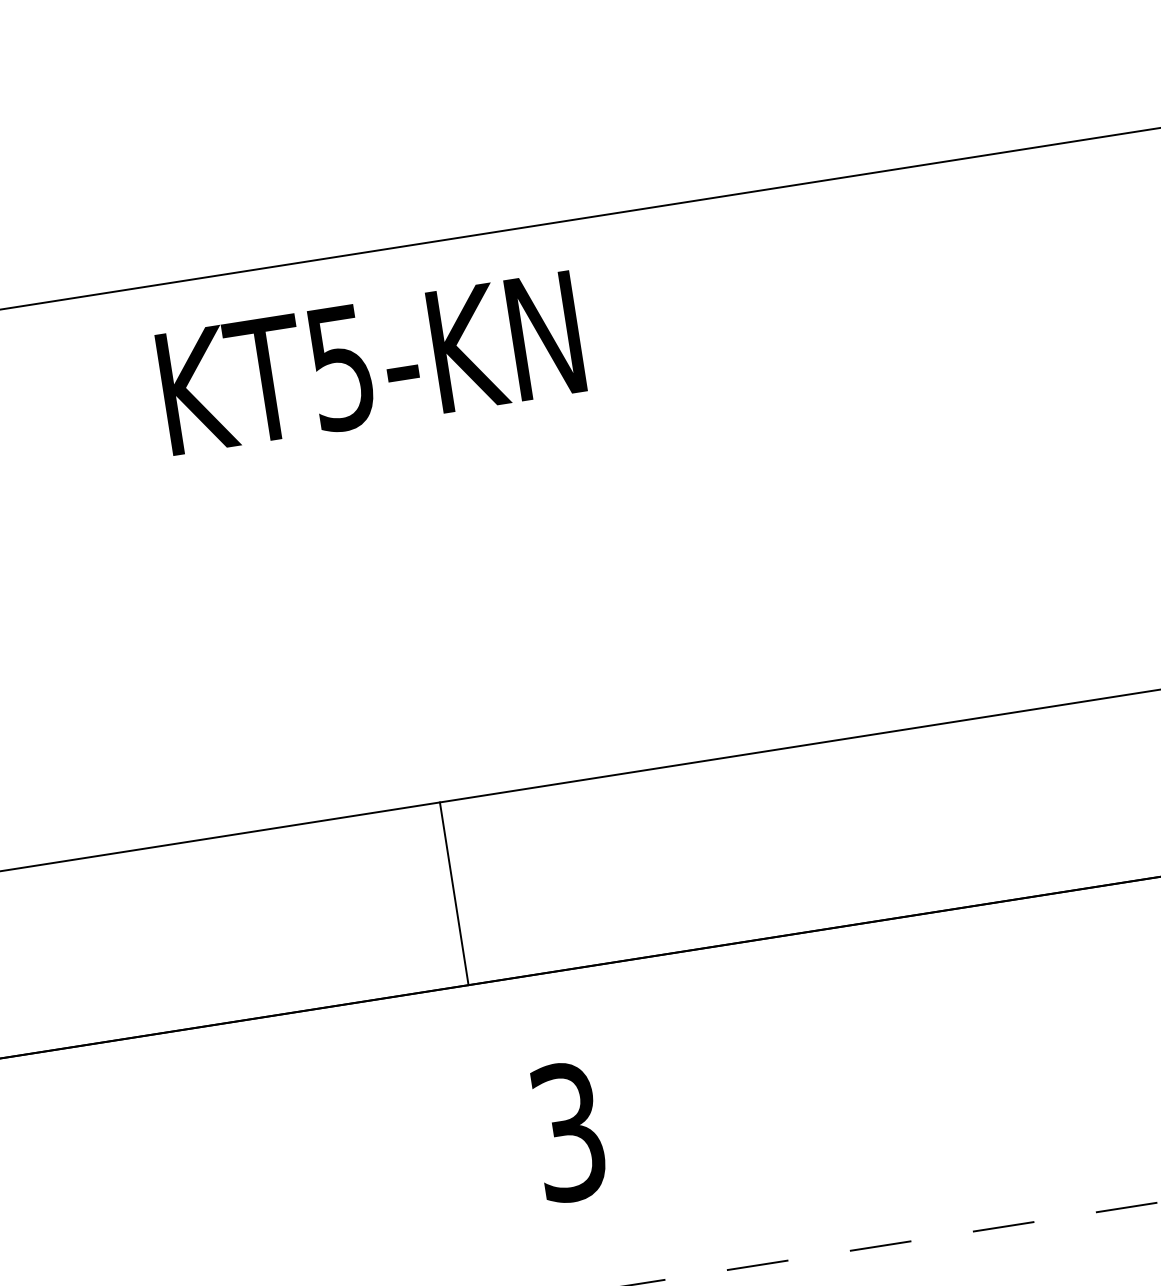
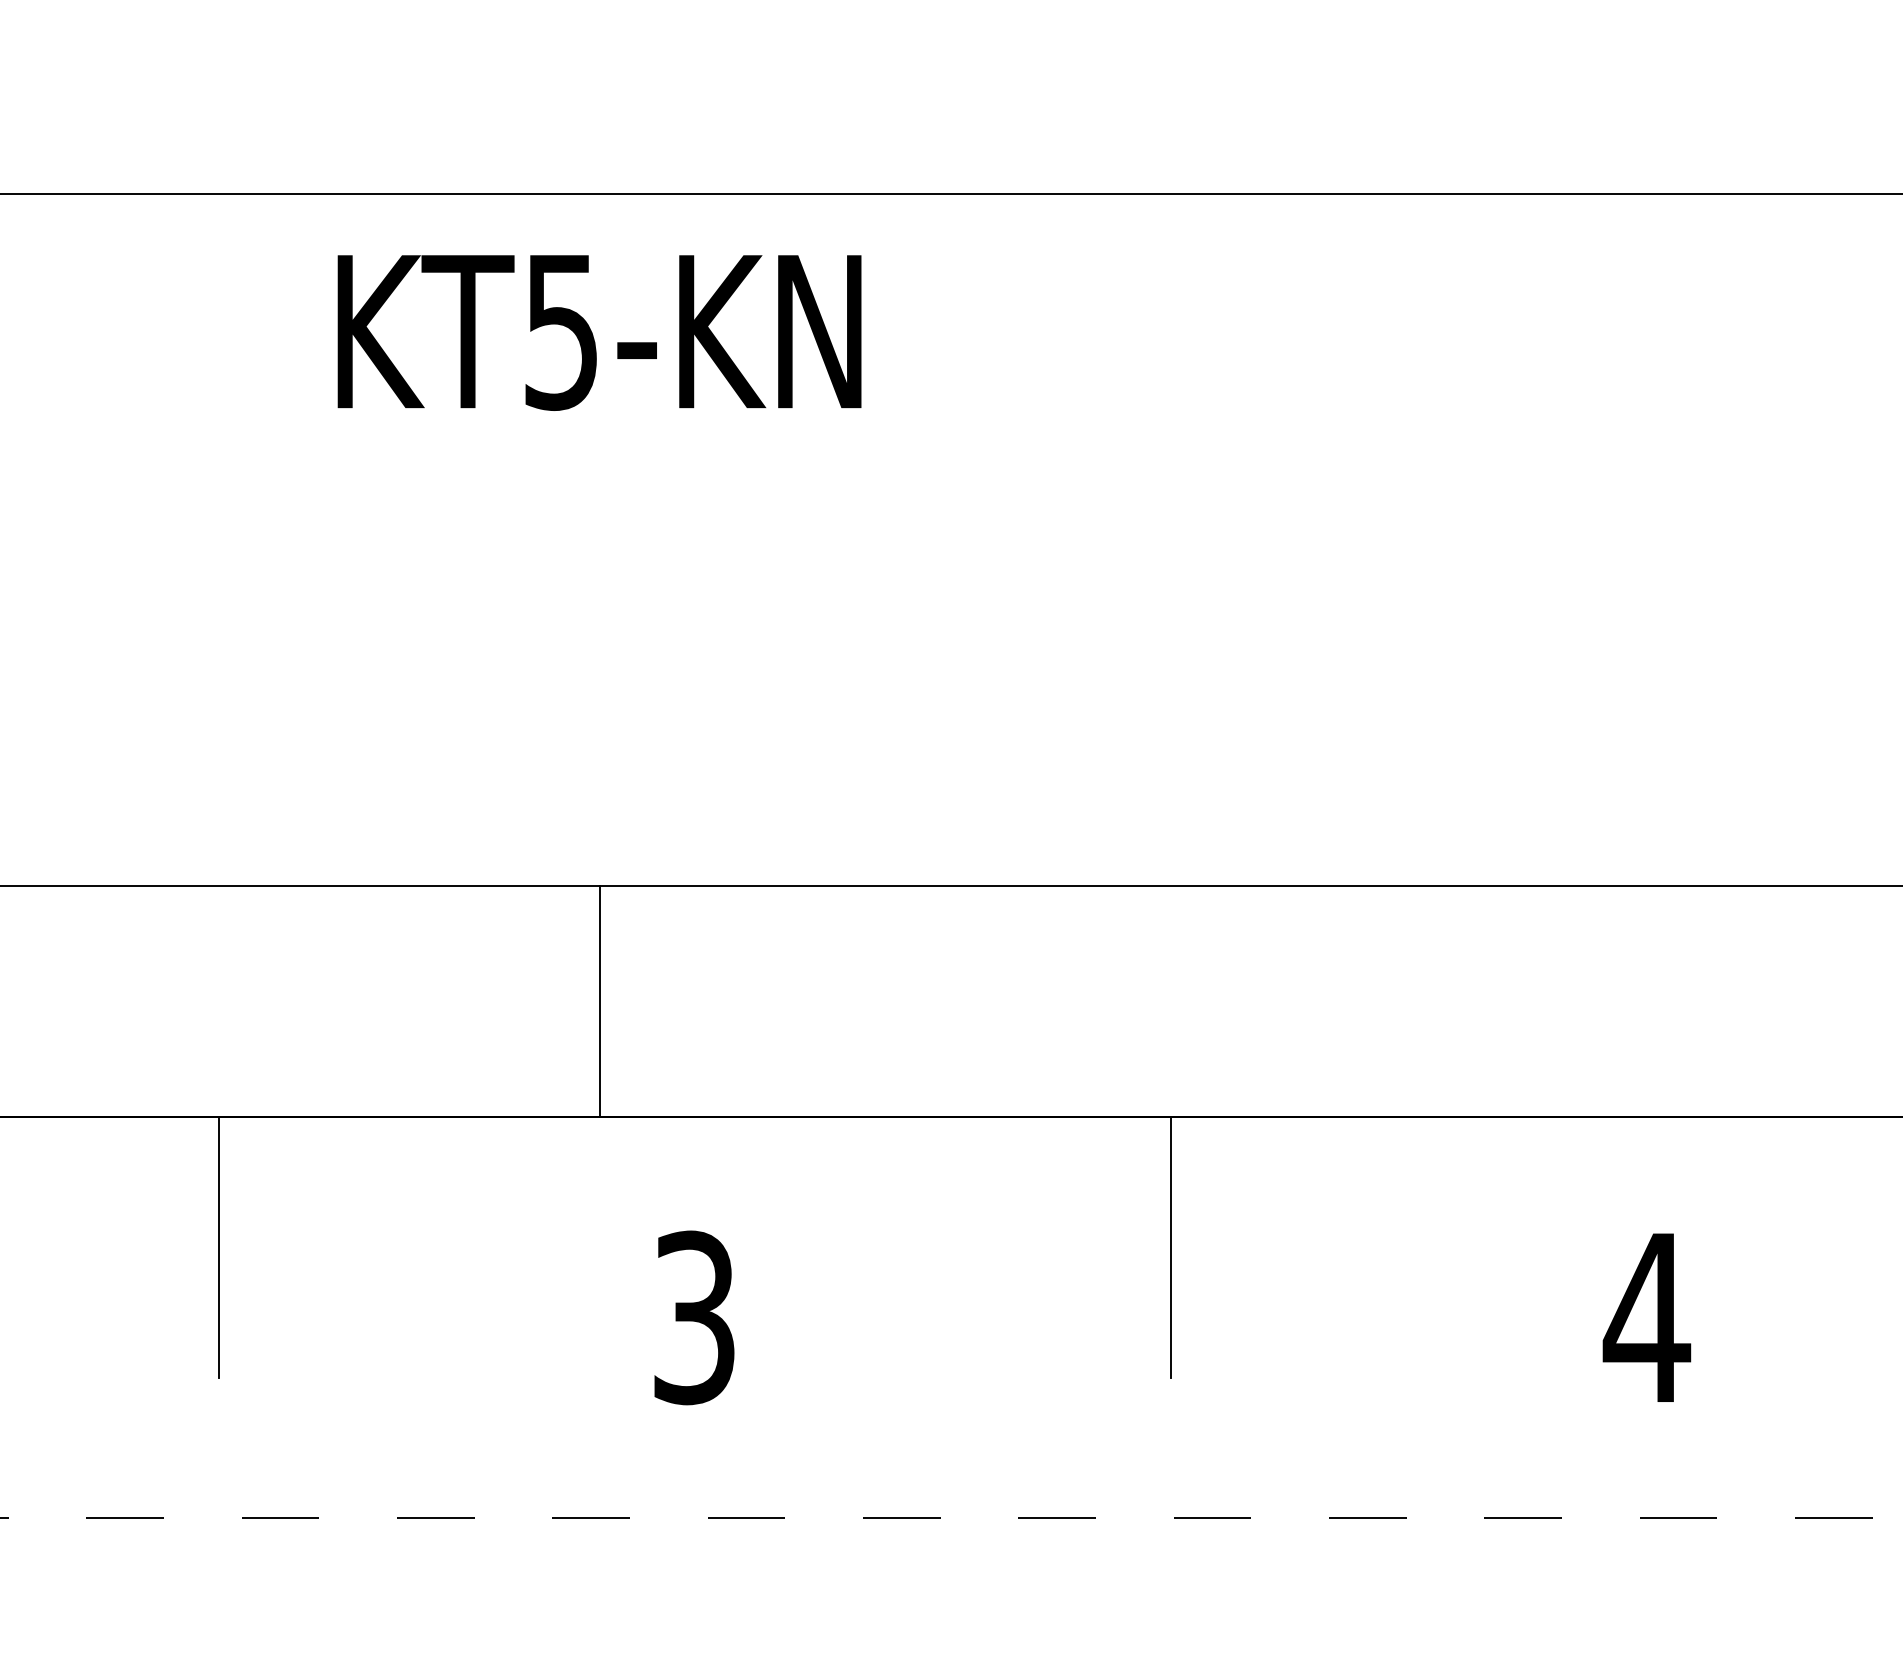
line: (937, 1017) -> (1171, 1247), added
line: (182, 1135) -> (218, 1247), added

